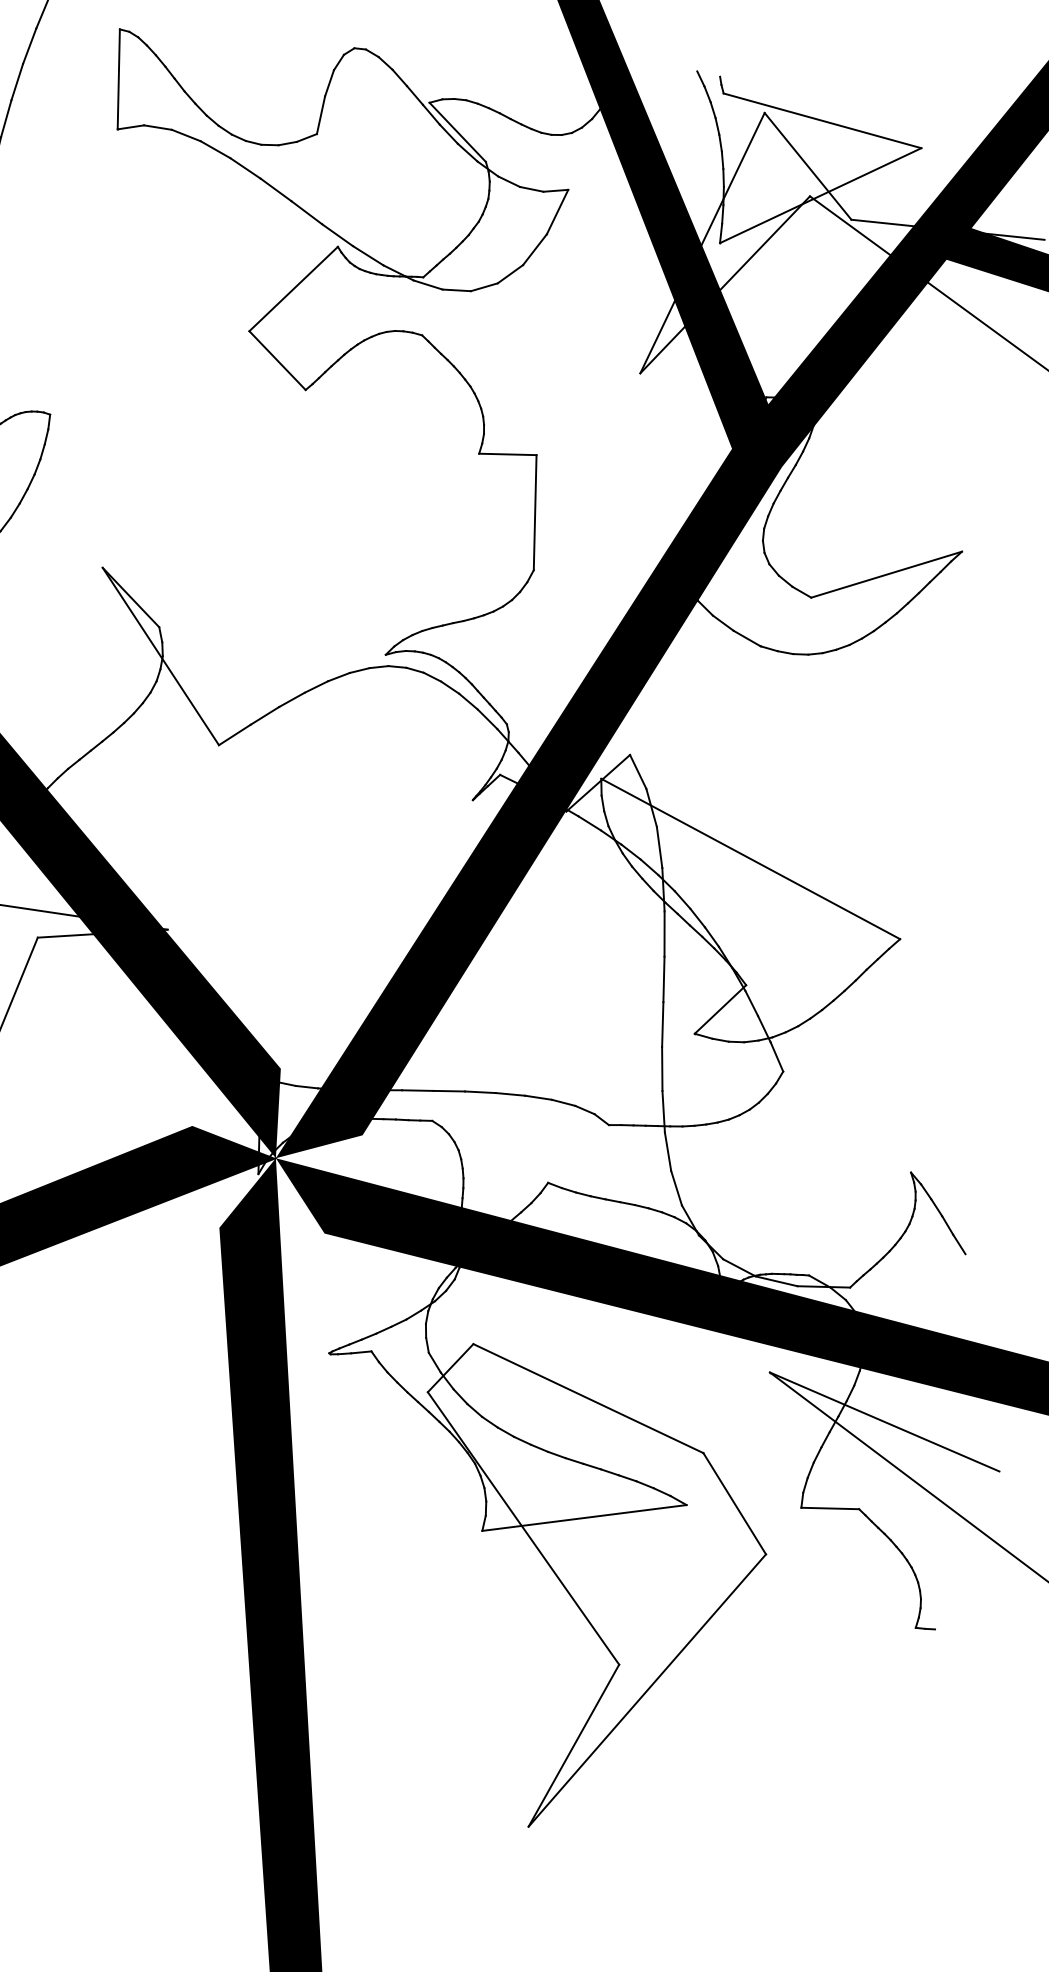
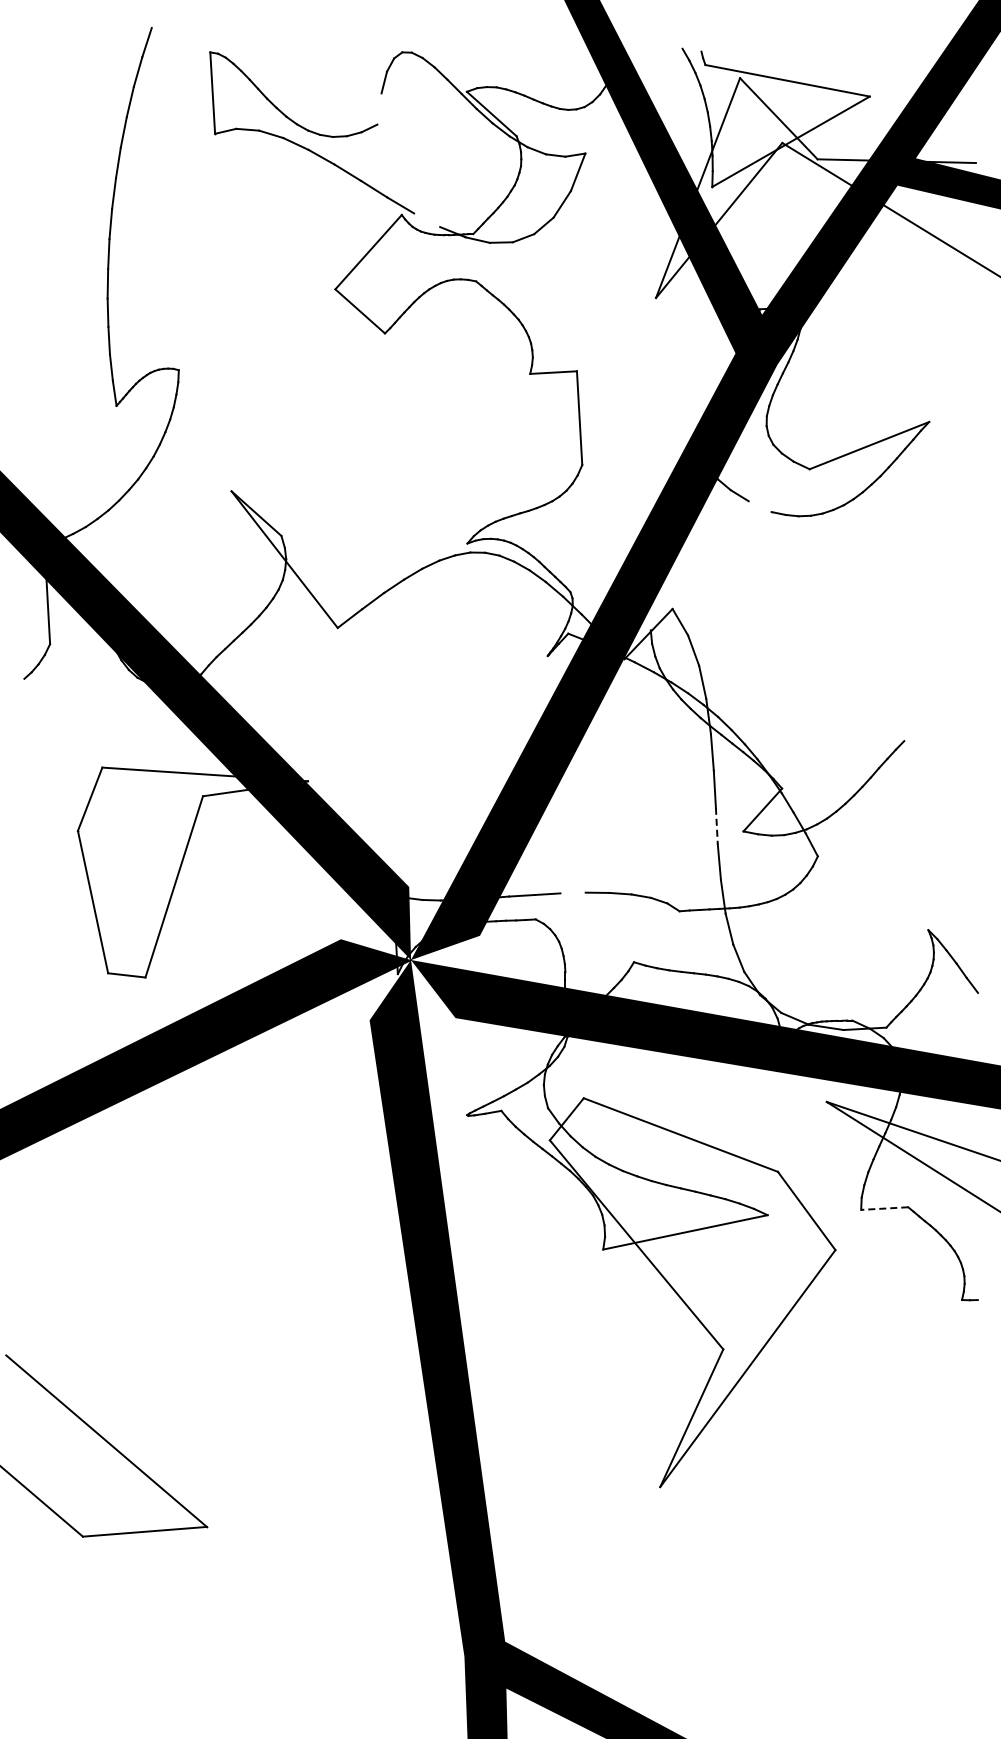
line: (321, 114) -> (379, 108), removed
line: (368, 256) -> (427, 220), removed
line: (746, 638) -> (759, 506), removed
line: (750, 858) -> (777, 685), removed
line: (662, 1025) -> (716, 826), solid -> dashed
line: (479, 1091) -> (572, 892), removed
line: (830, 1508) -> (884, 1208), solid -> dashed

